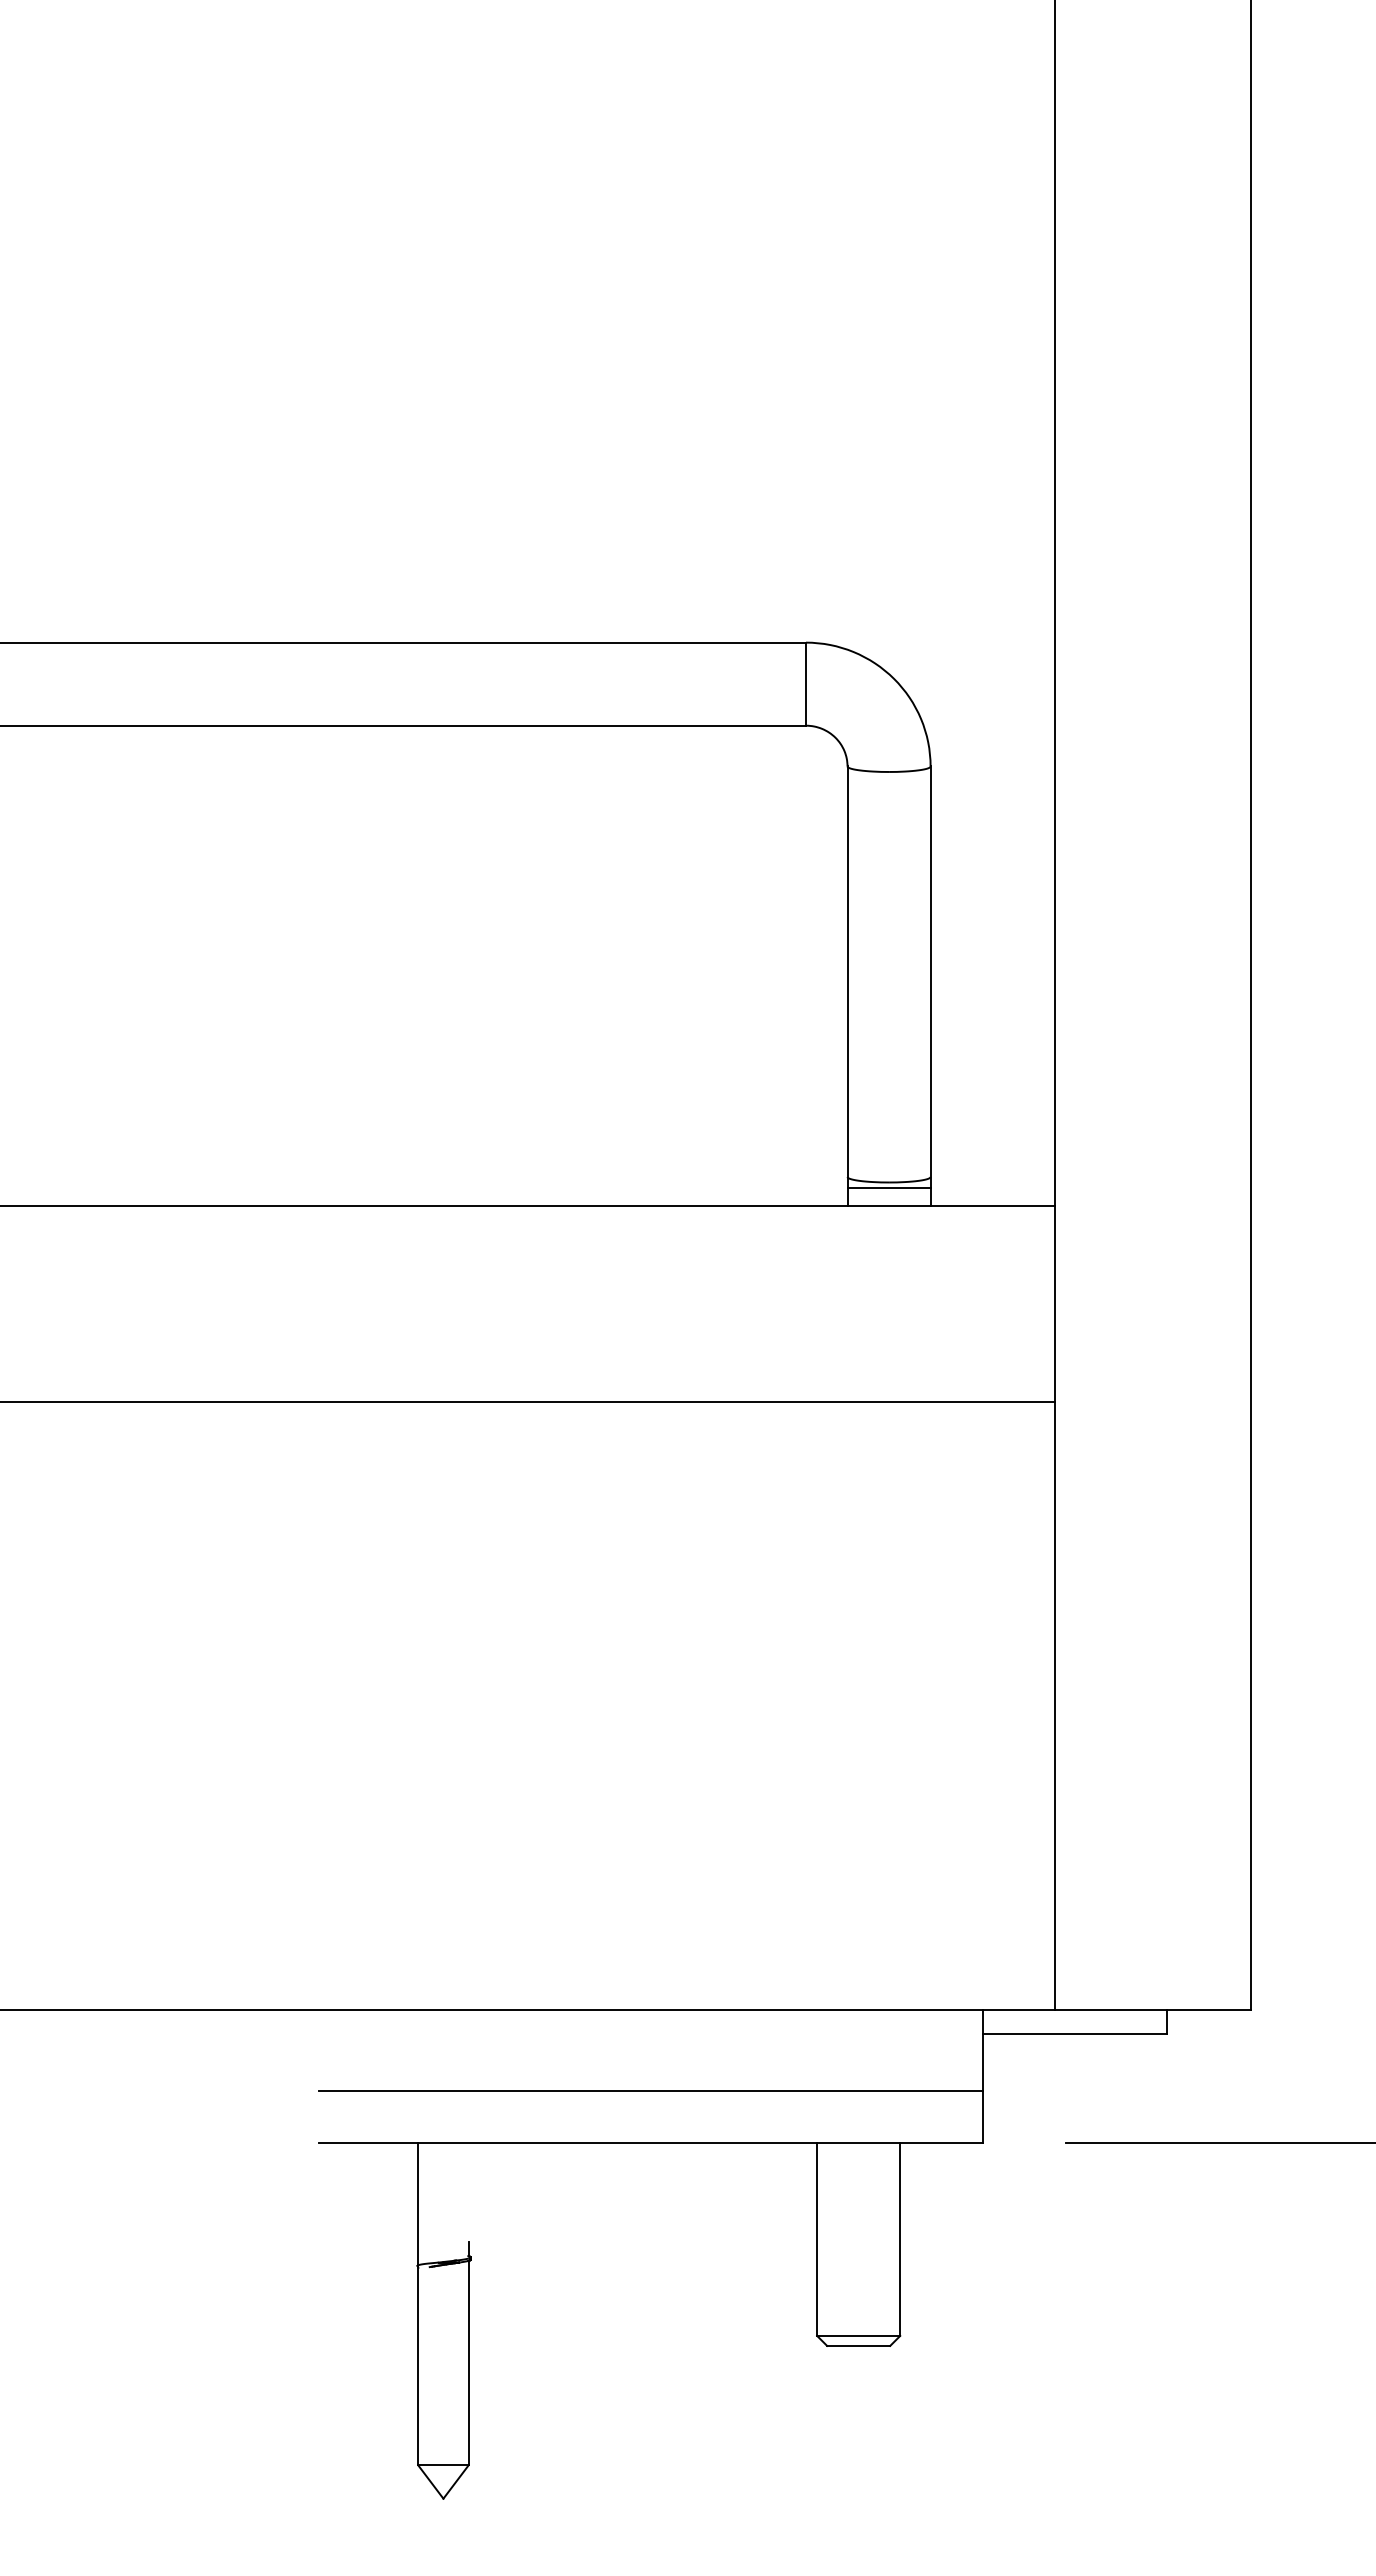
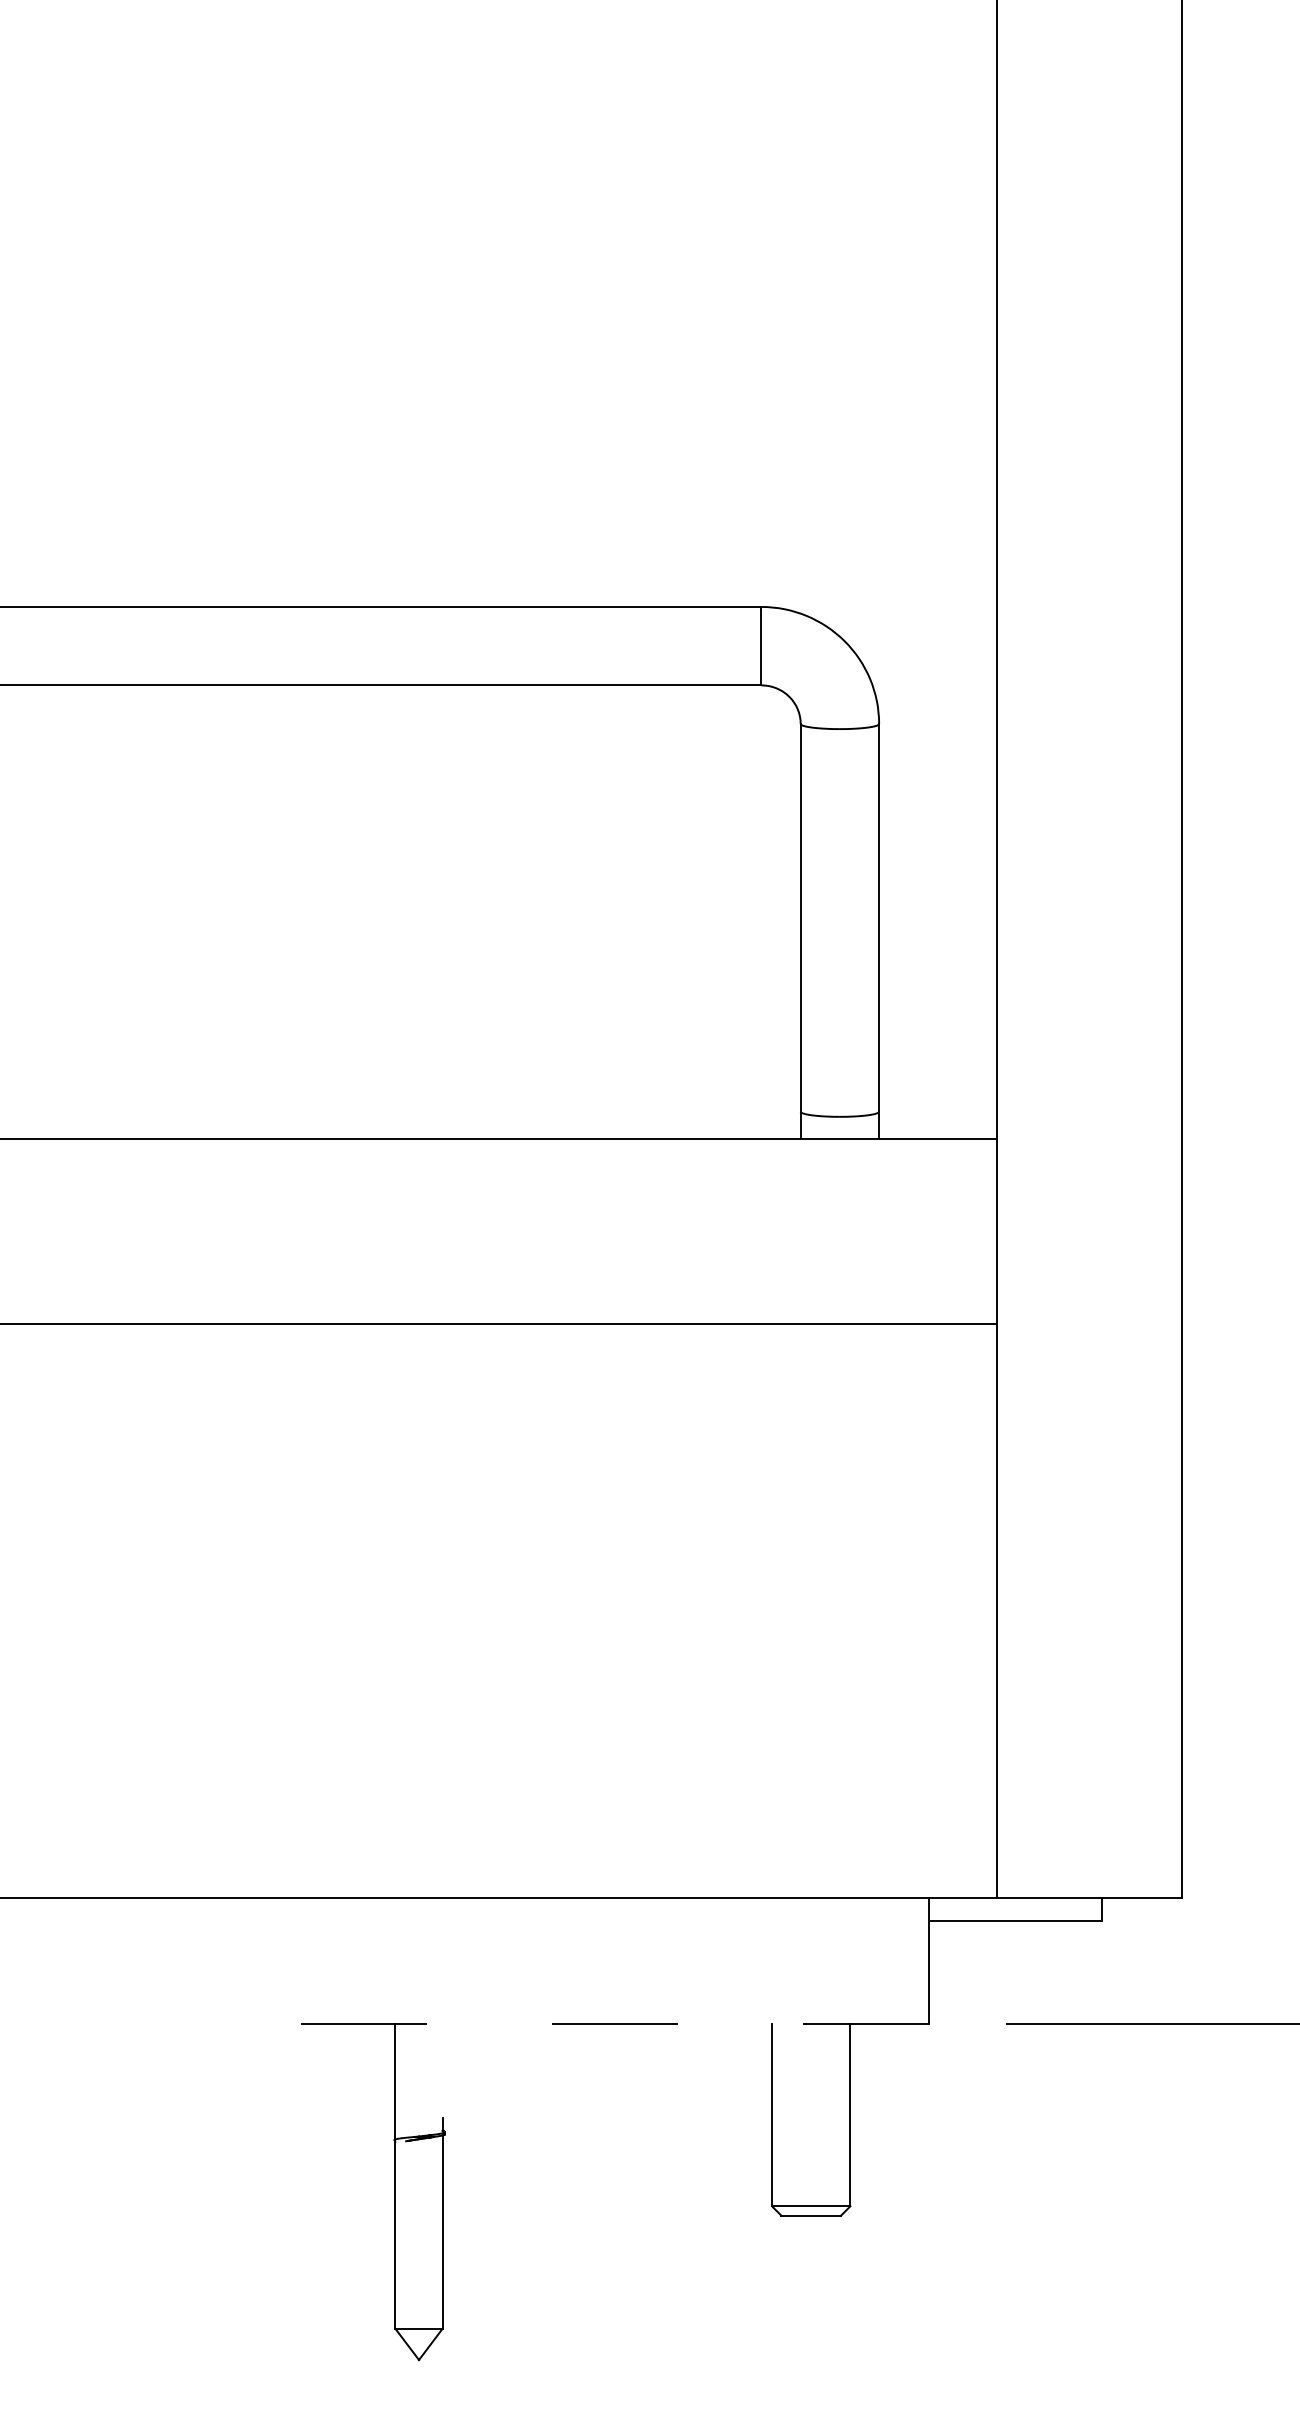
line: (888, 1187) -> (839, 1121), removed
line: (650, 2090) -> (614, 1974), removed
line: (651, 2142) -> (615, 2023), solid -> dashed

